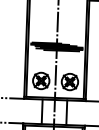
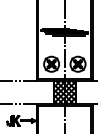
hatch: (54, 112) -> (64, 92), added

